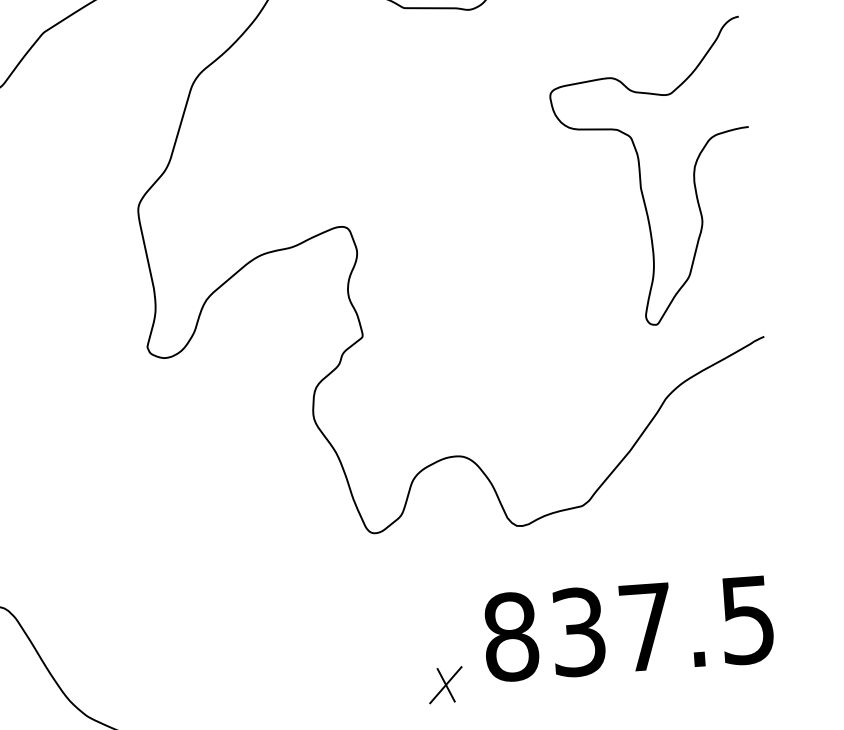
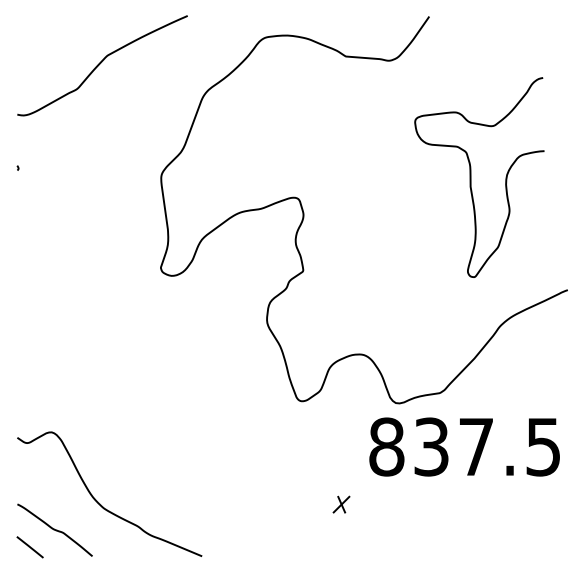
curve: (641, 174) -> (471, 177), moved
text: (628, 627) -> (464, 446), moved
part: (445, 684) -> (341, 504), size x0.7

